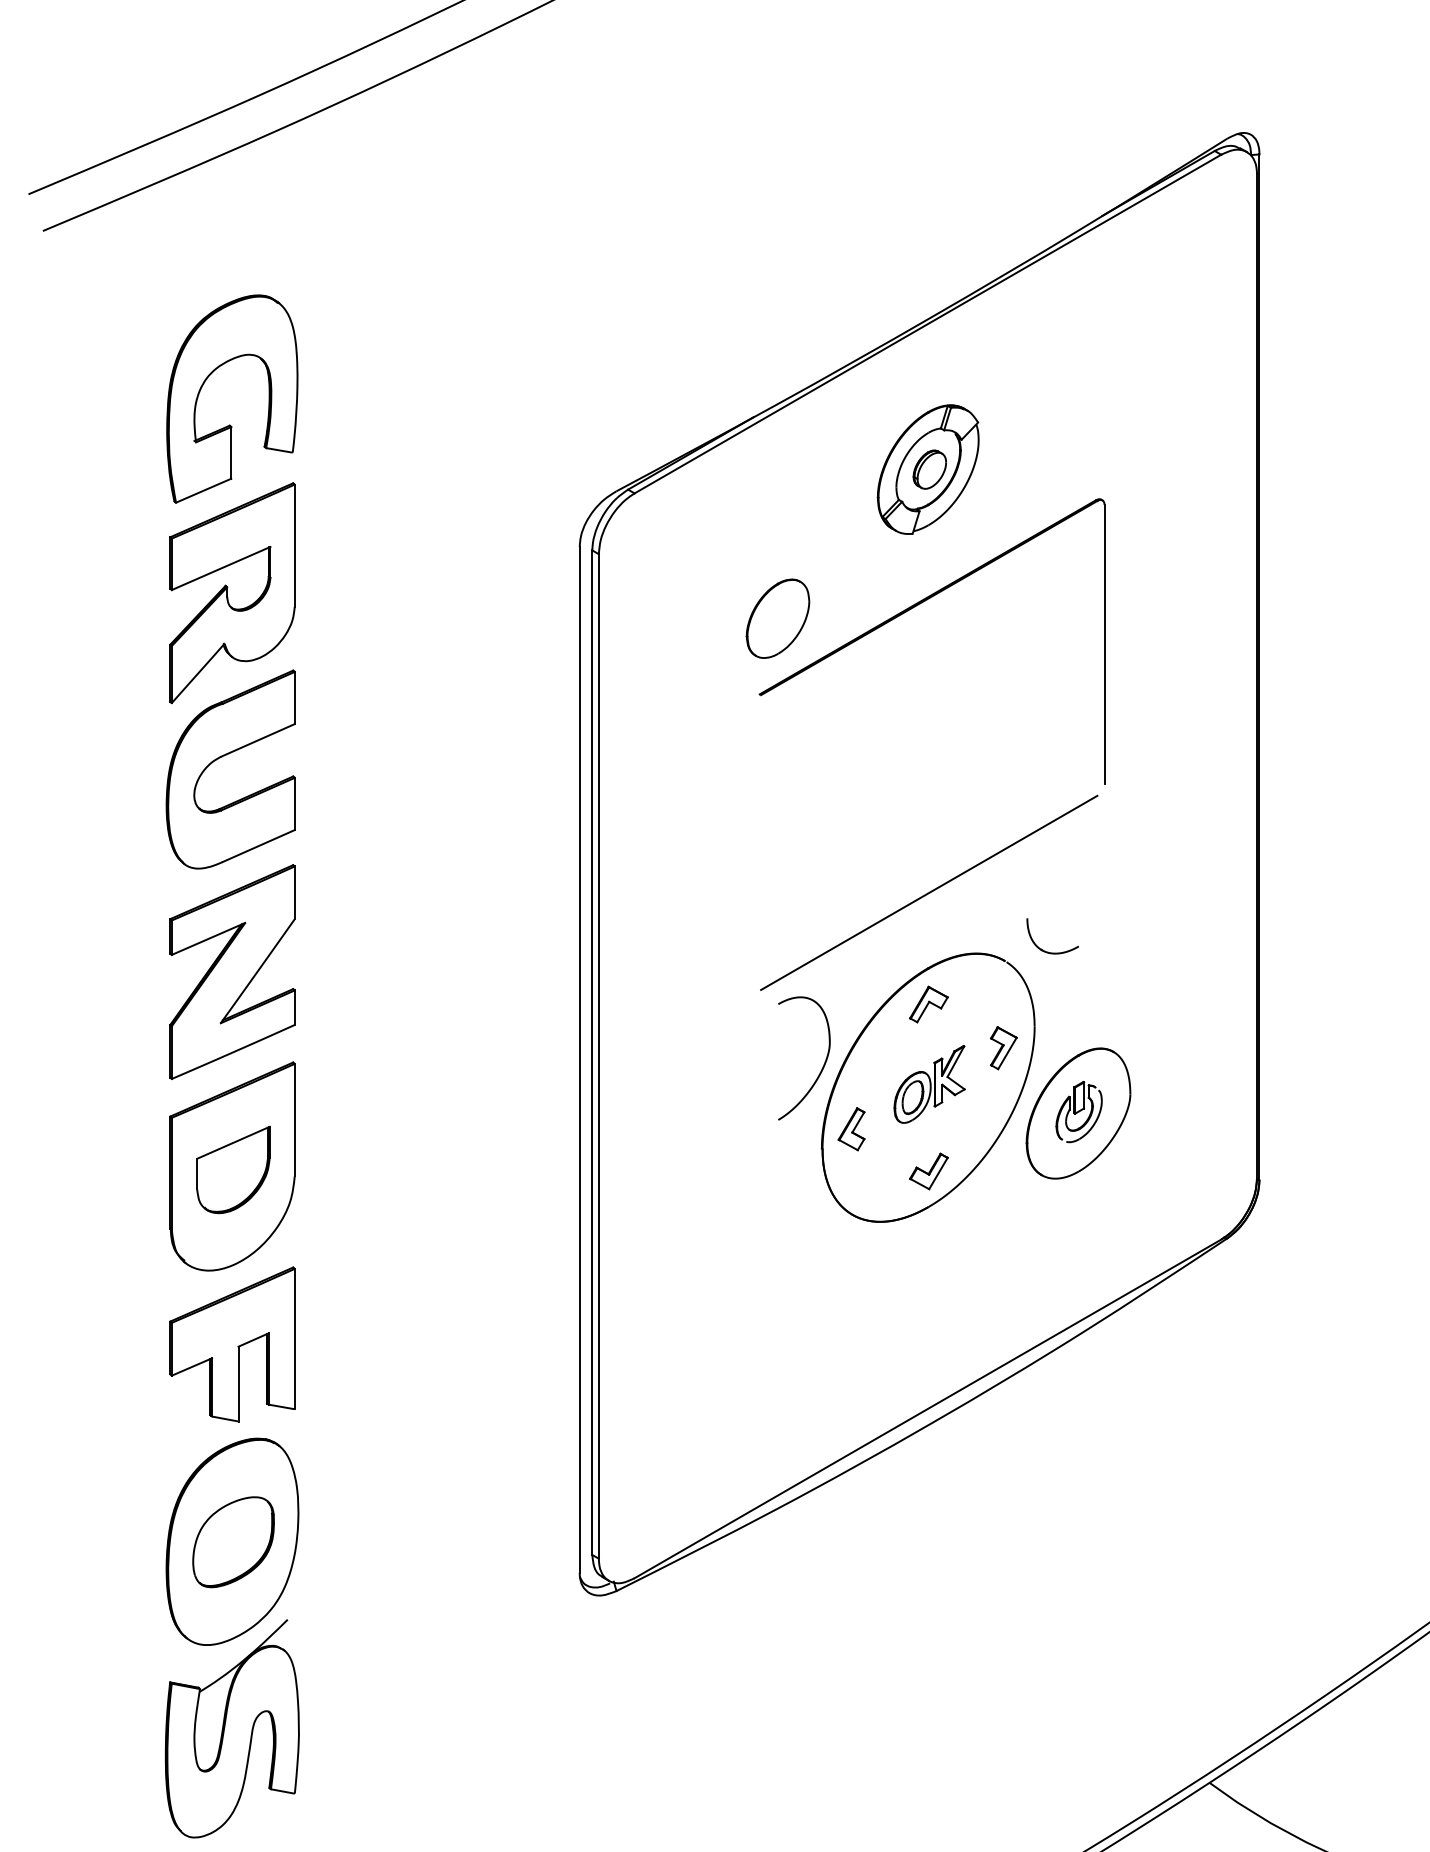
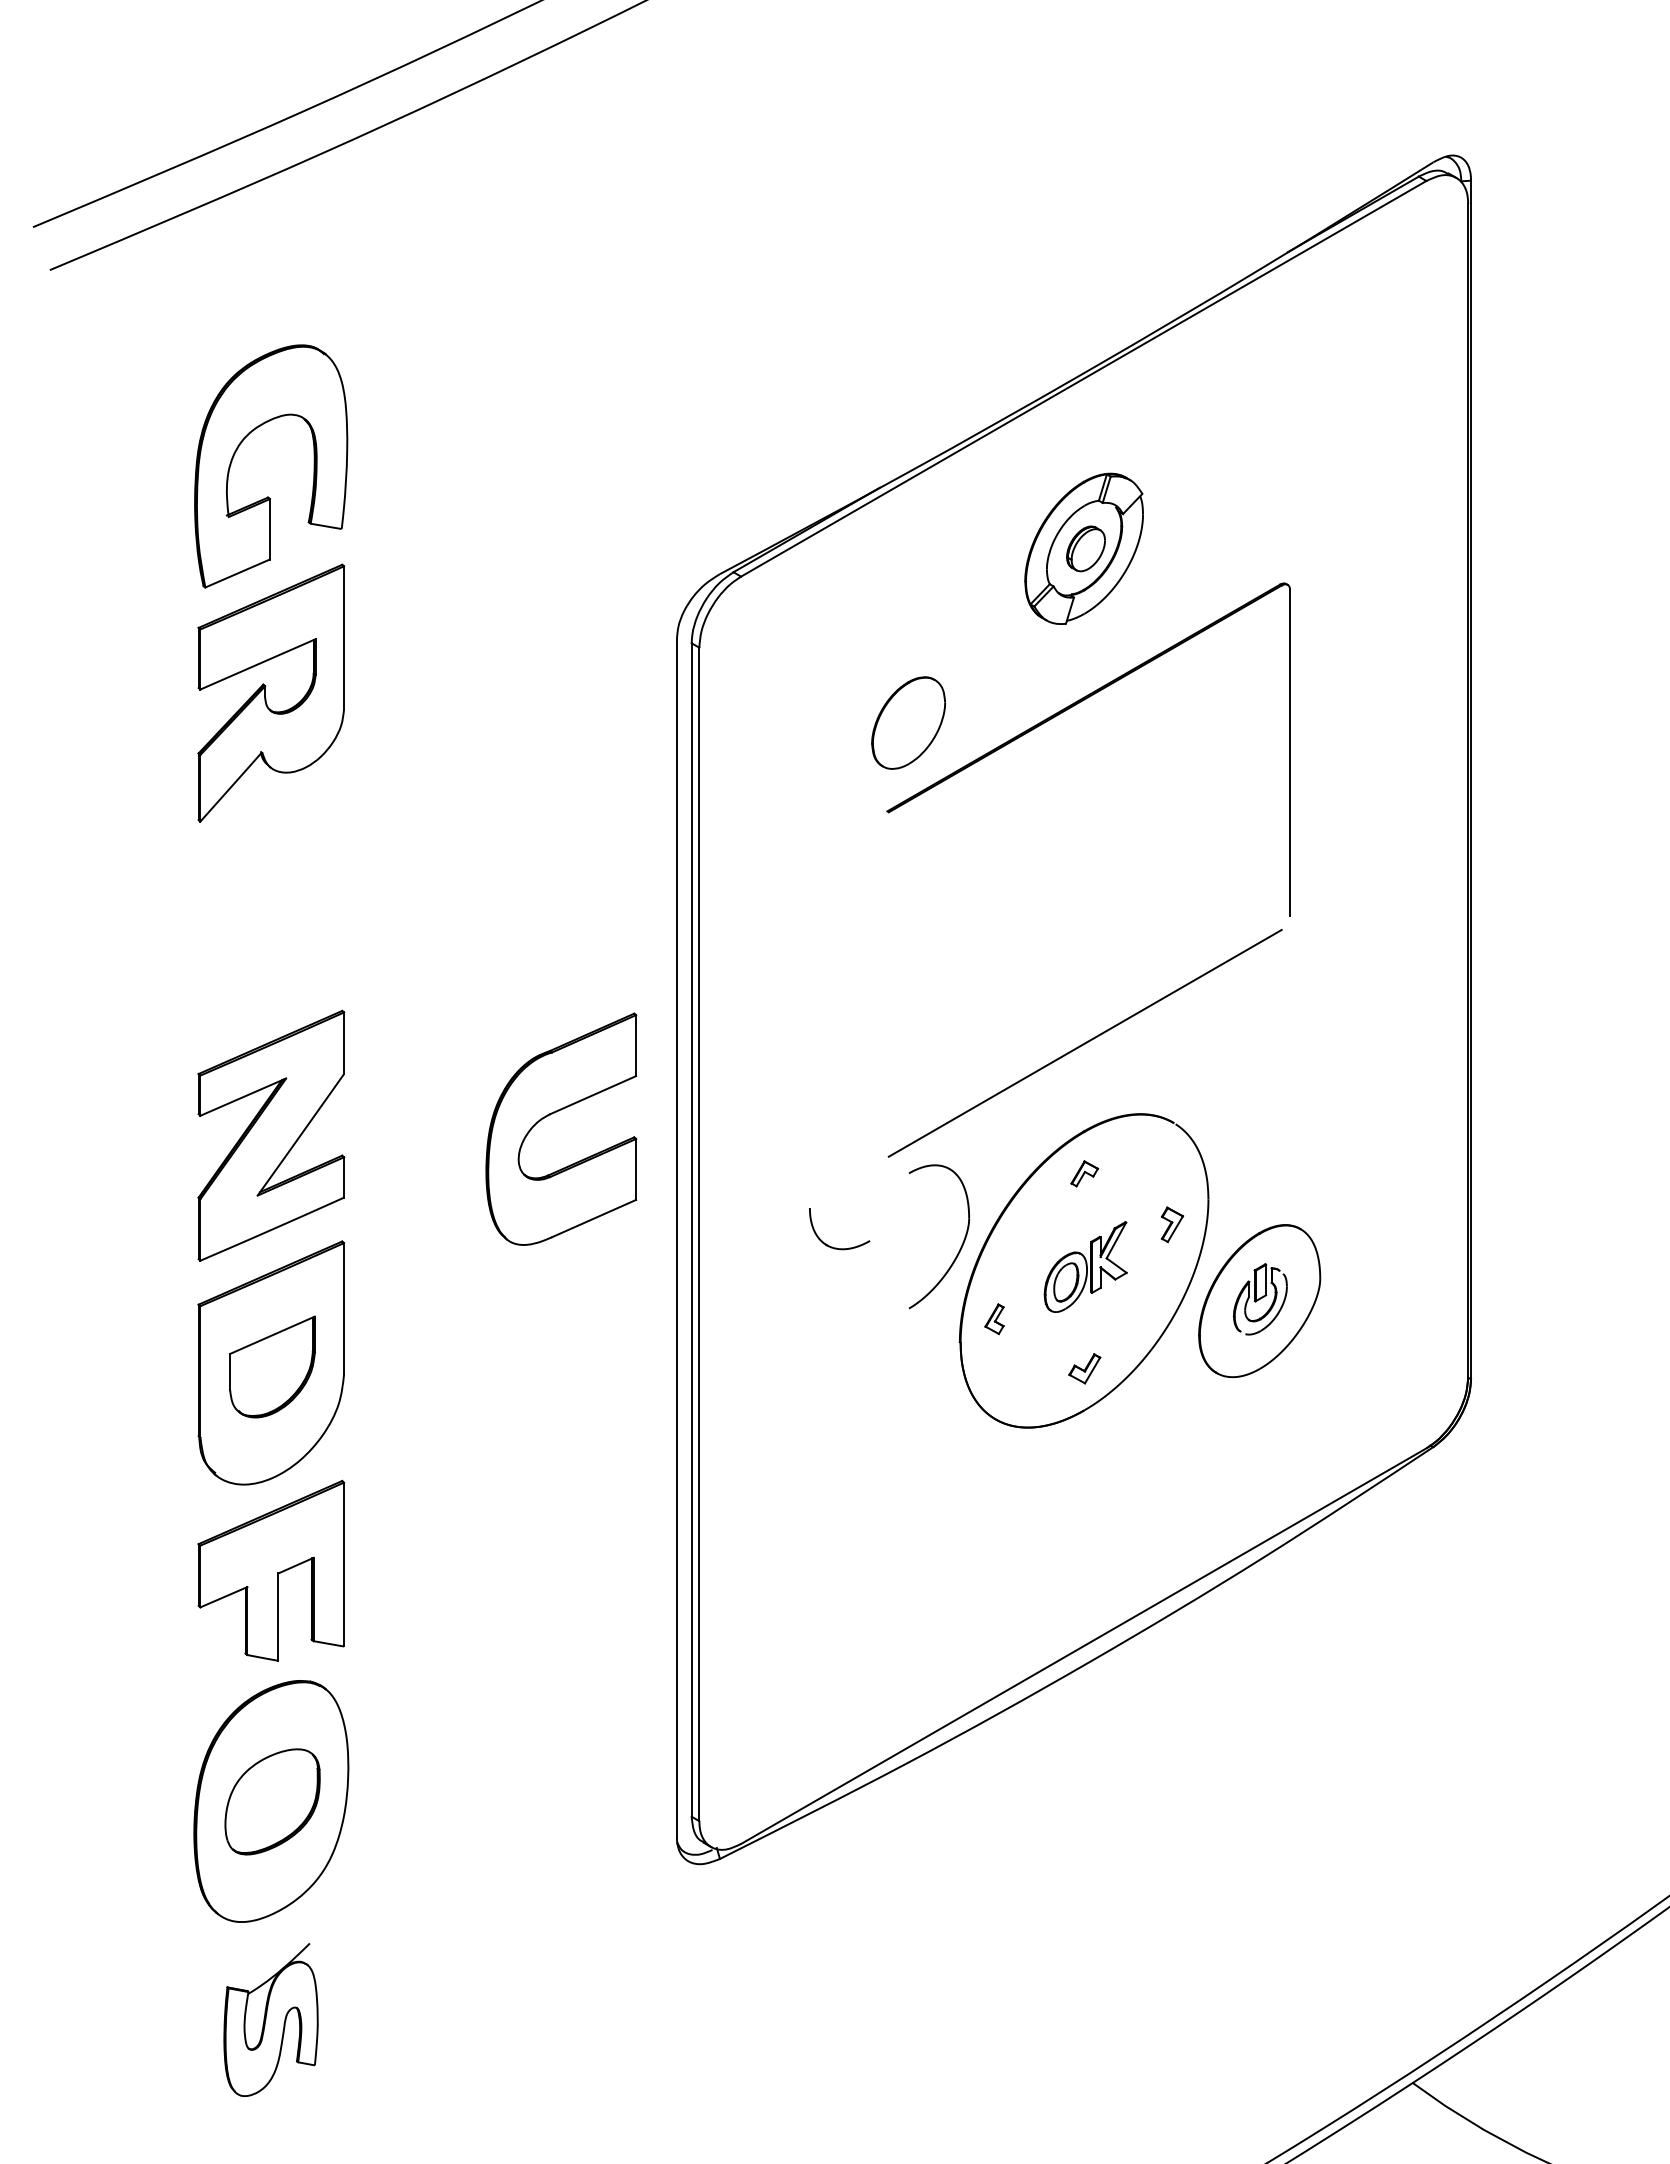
part: (224, 756) -> (554, 1113), moved
part: (1050, 952) -> (836, 1247), moved
part: (928, 1004) -> (1084, 1173), size x0.6
part: (1003, 1047) -> (1172, 1224), size x0.7
part: (851, 1128) -> (994, 1318), size x0.6
part: (928, 1171) -> (1084, 1368), size x0.7
part: (231, 1728) -> (270, 2019), size x0.6

